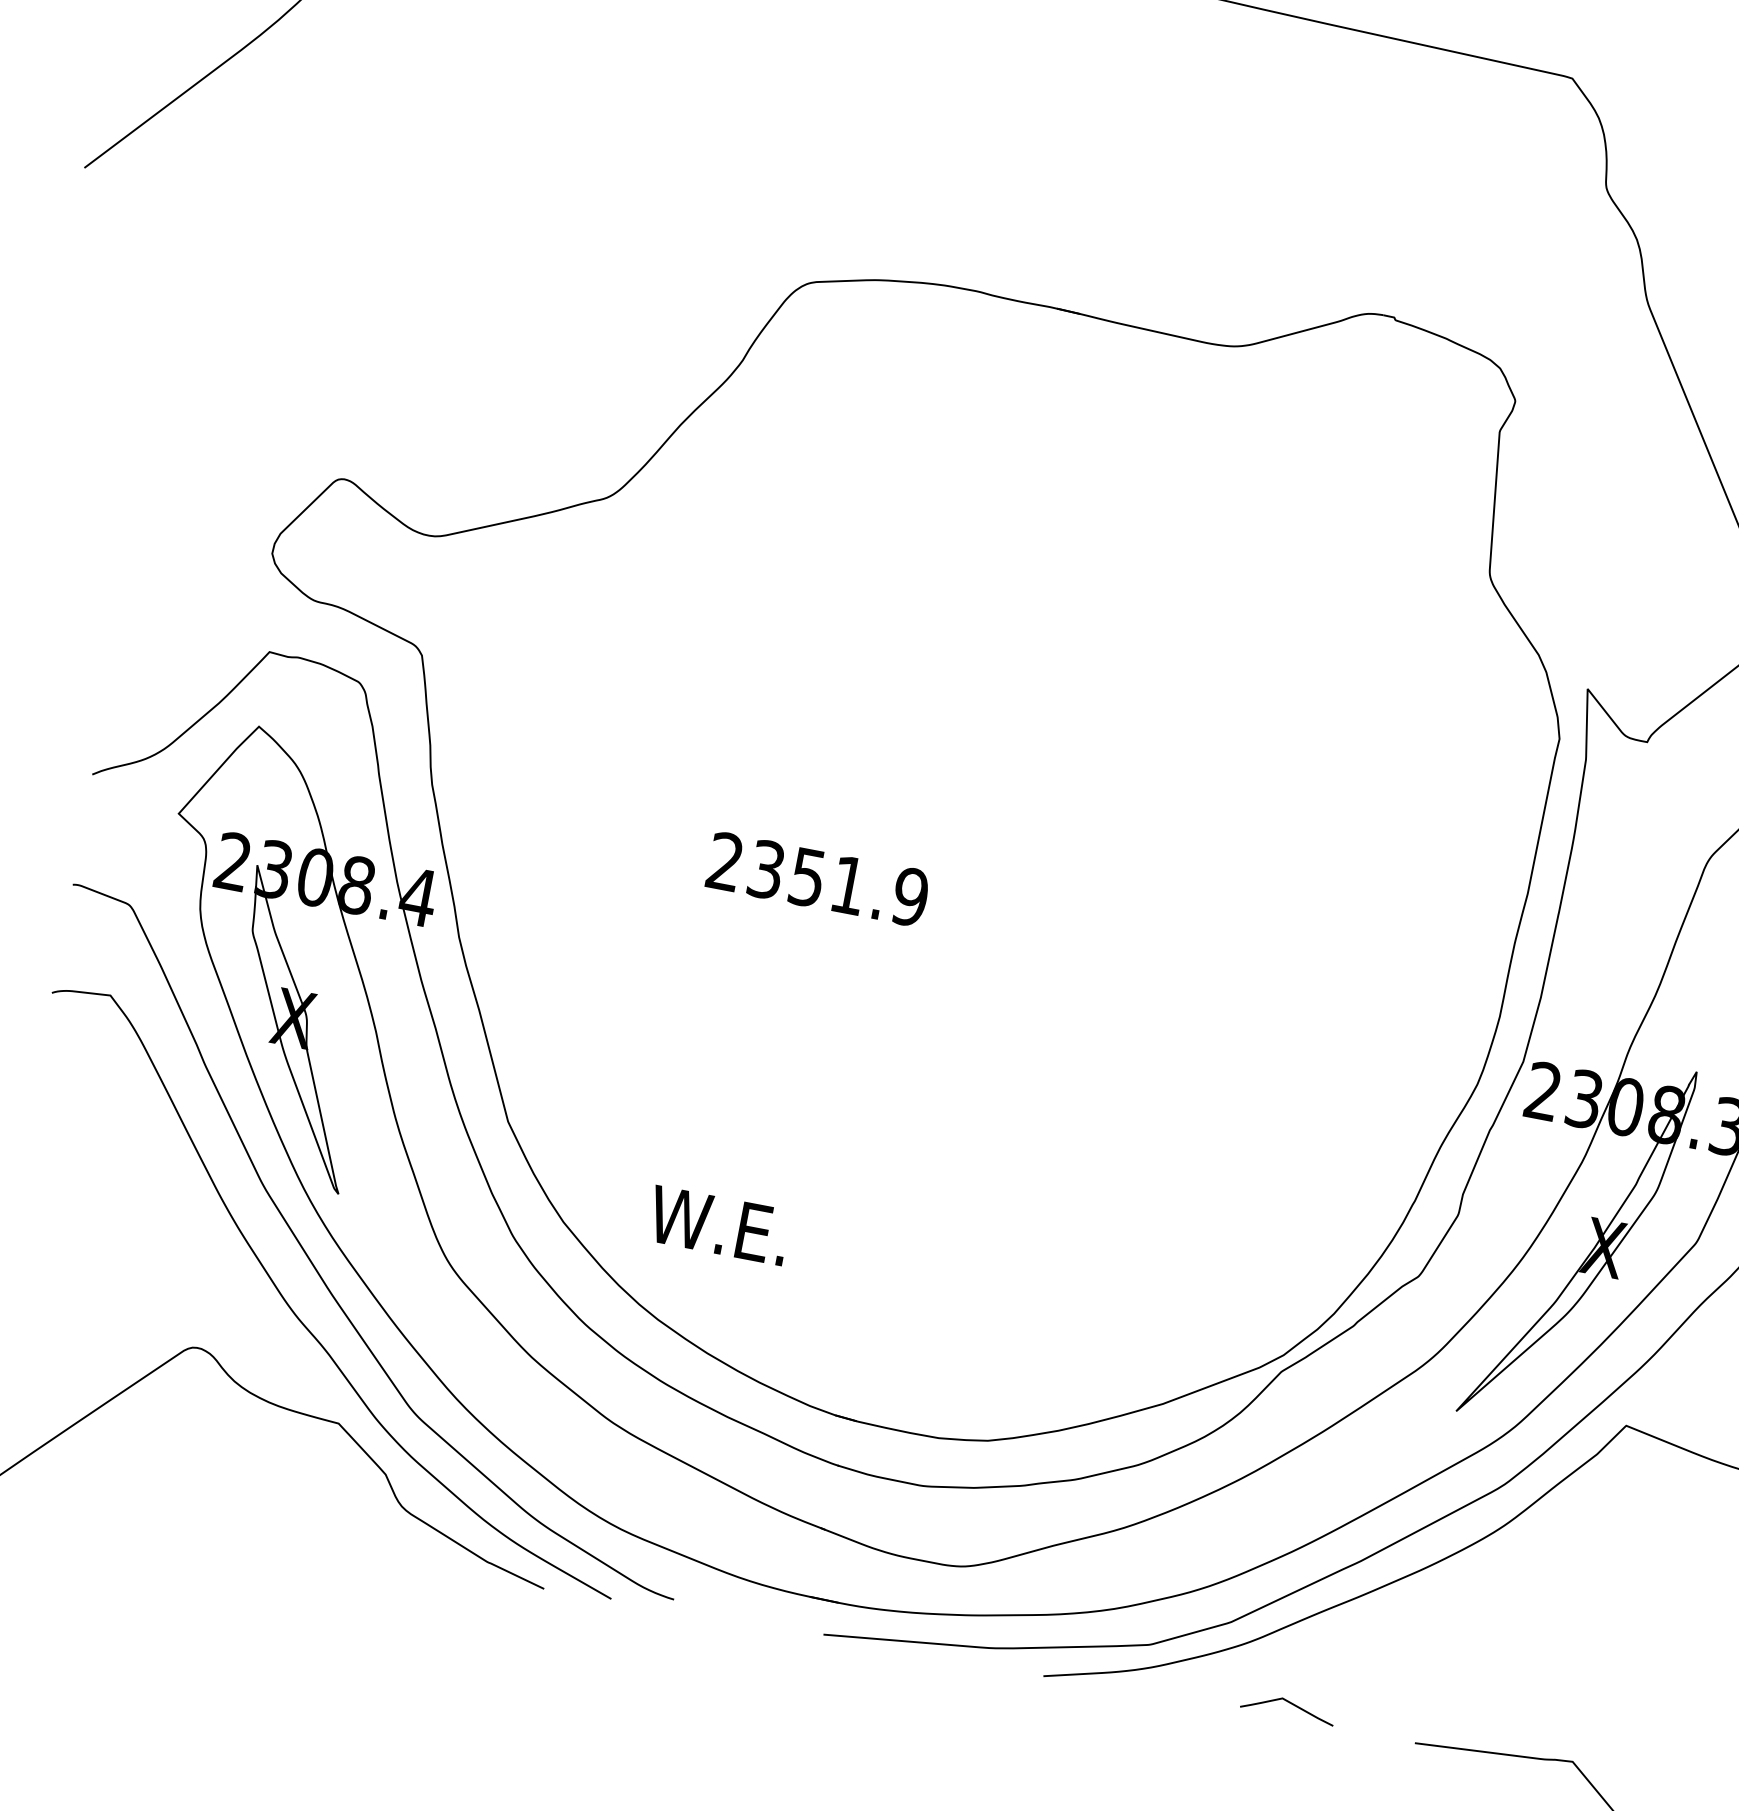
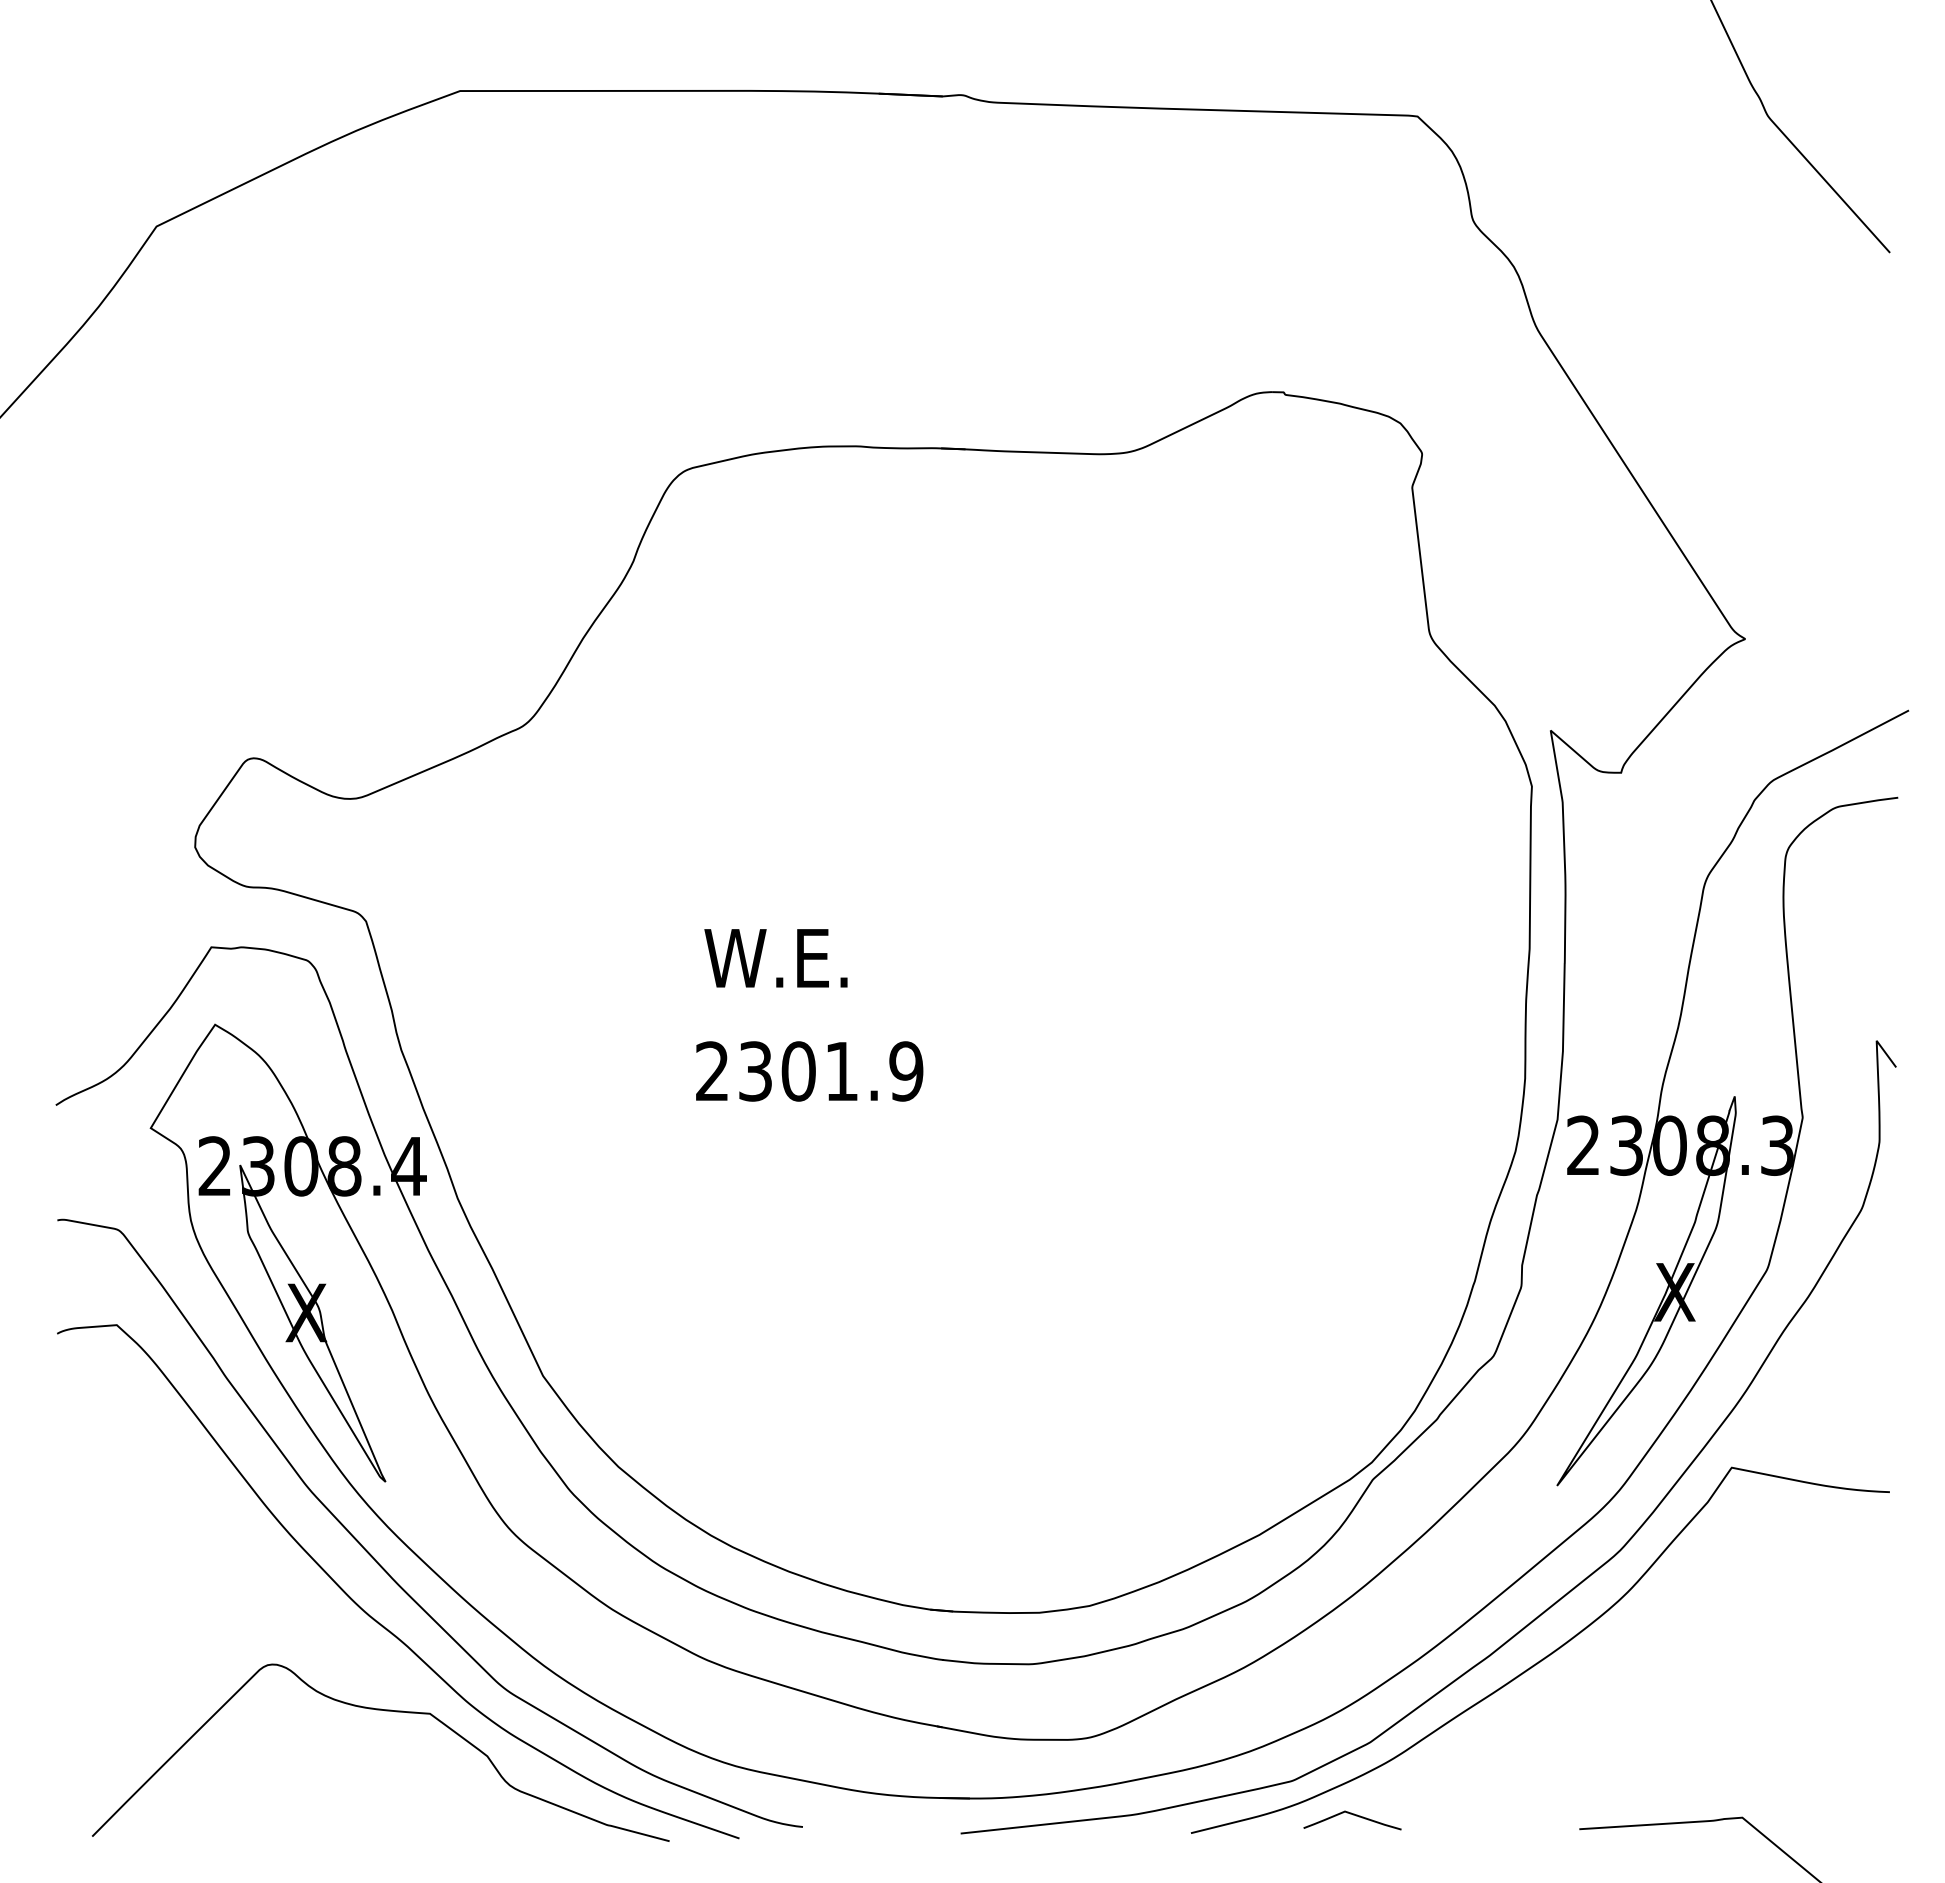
text: (807, 877) -> (798, 1071), 2351.9 -> 2301.9
text: (718, 1225) -> (775, 958), moved
curve: (1289, 1703) -> (1353, 1815), moved

